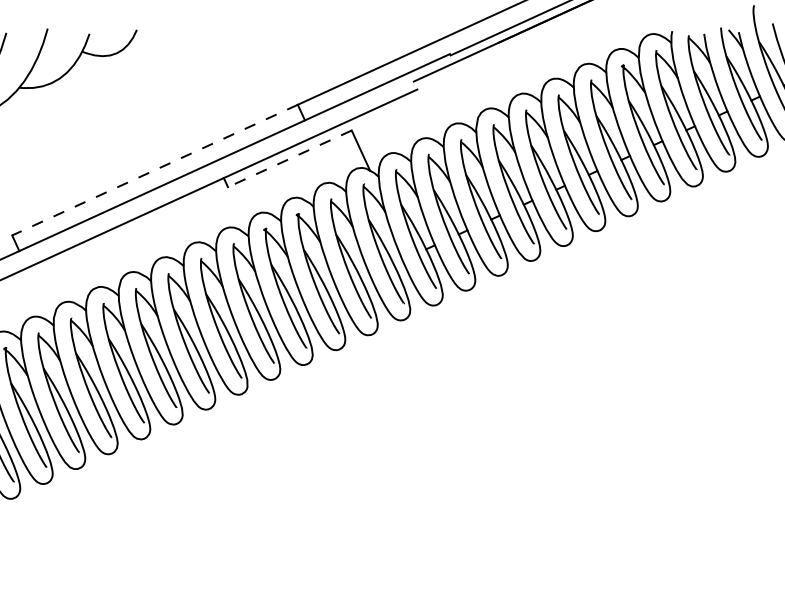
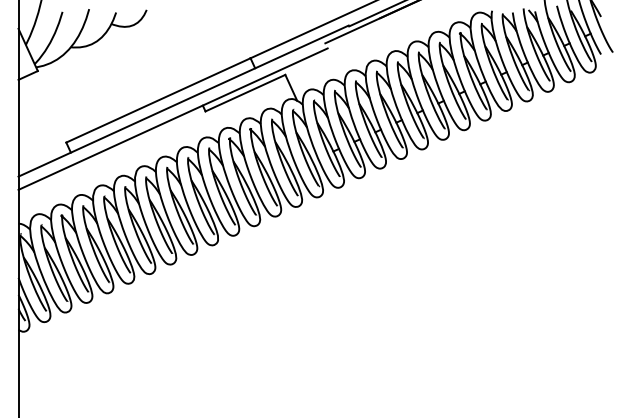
line: (289, 159) -> (245, 93), dashed -> solid
line: (153, 170) -> (157, 100), dashed -> solid

